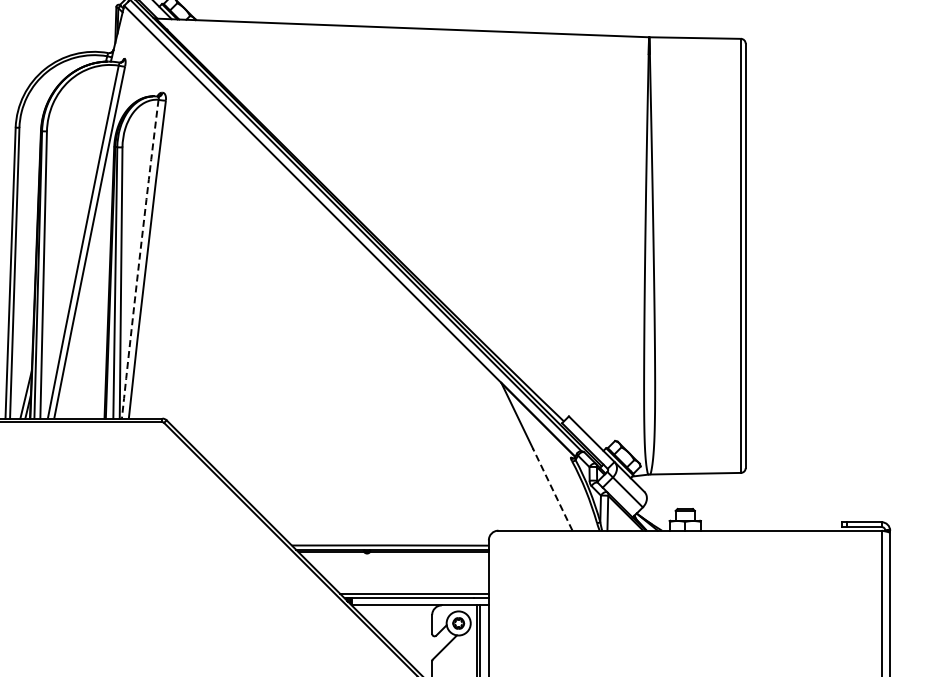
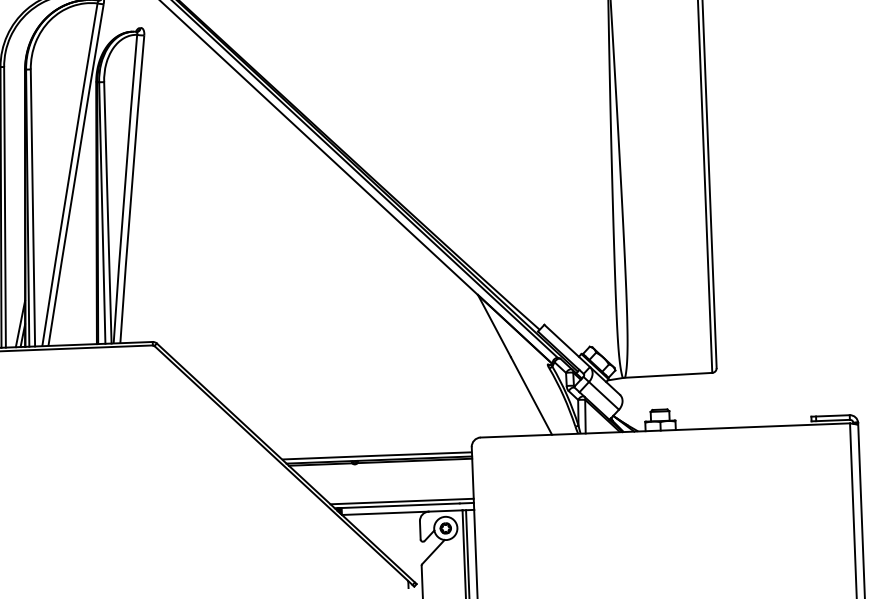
arc: (139, 259) -> (124, 189), dashed -> solid
line: (552, 489) -> (531, 395), dashed -> solid

